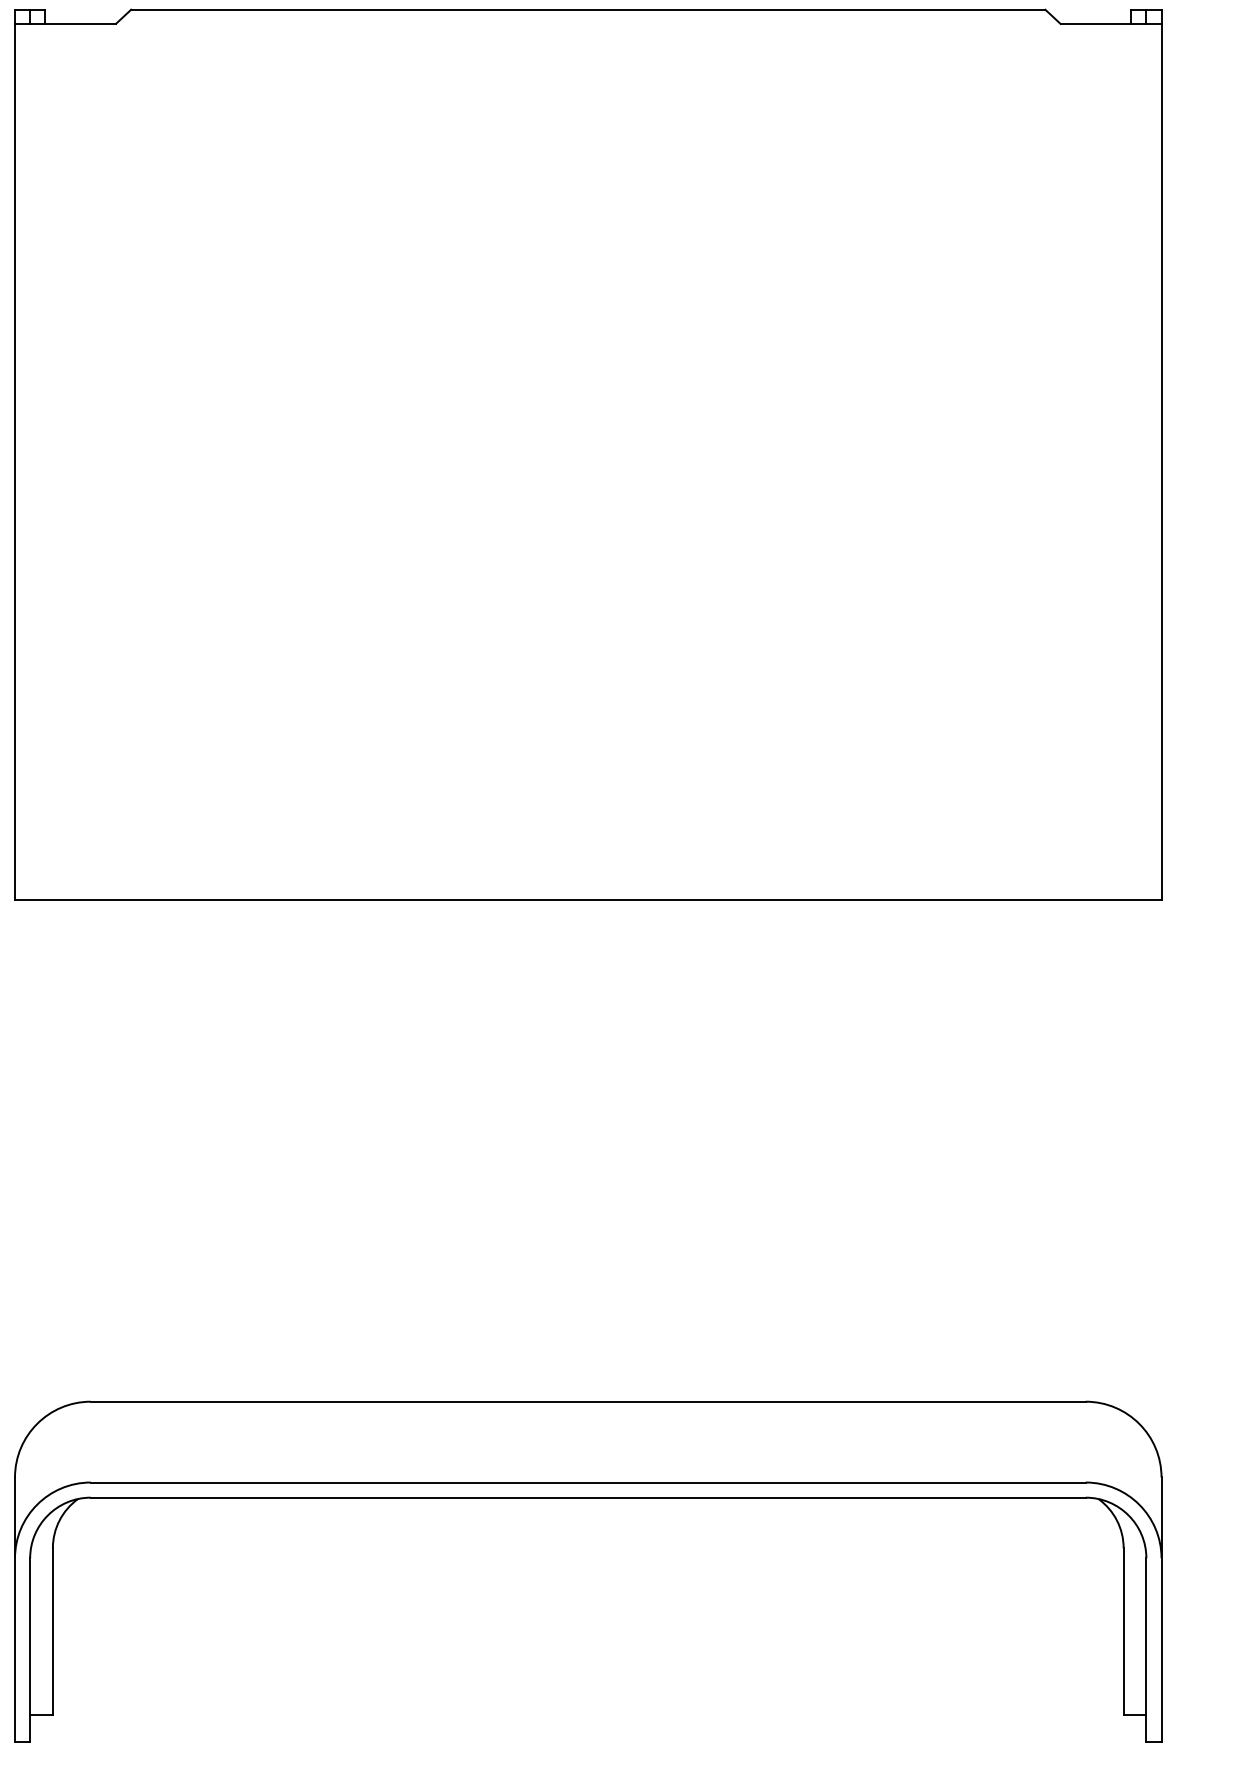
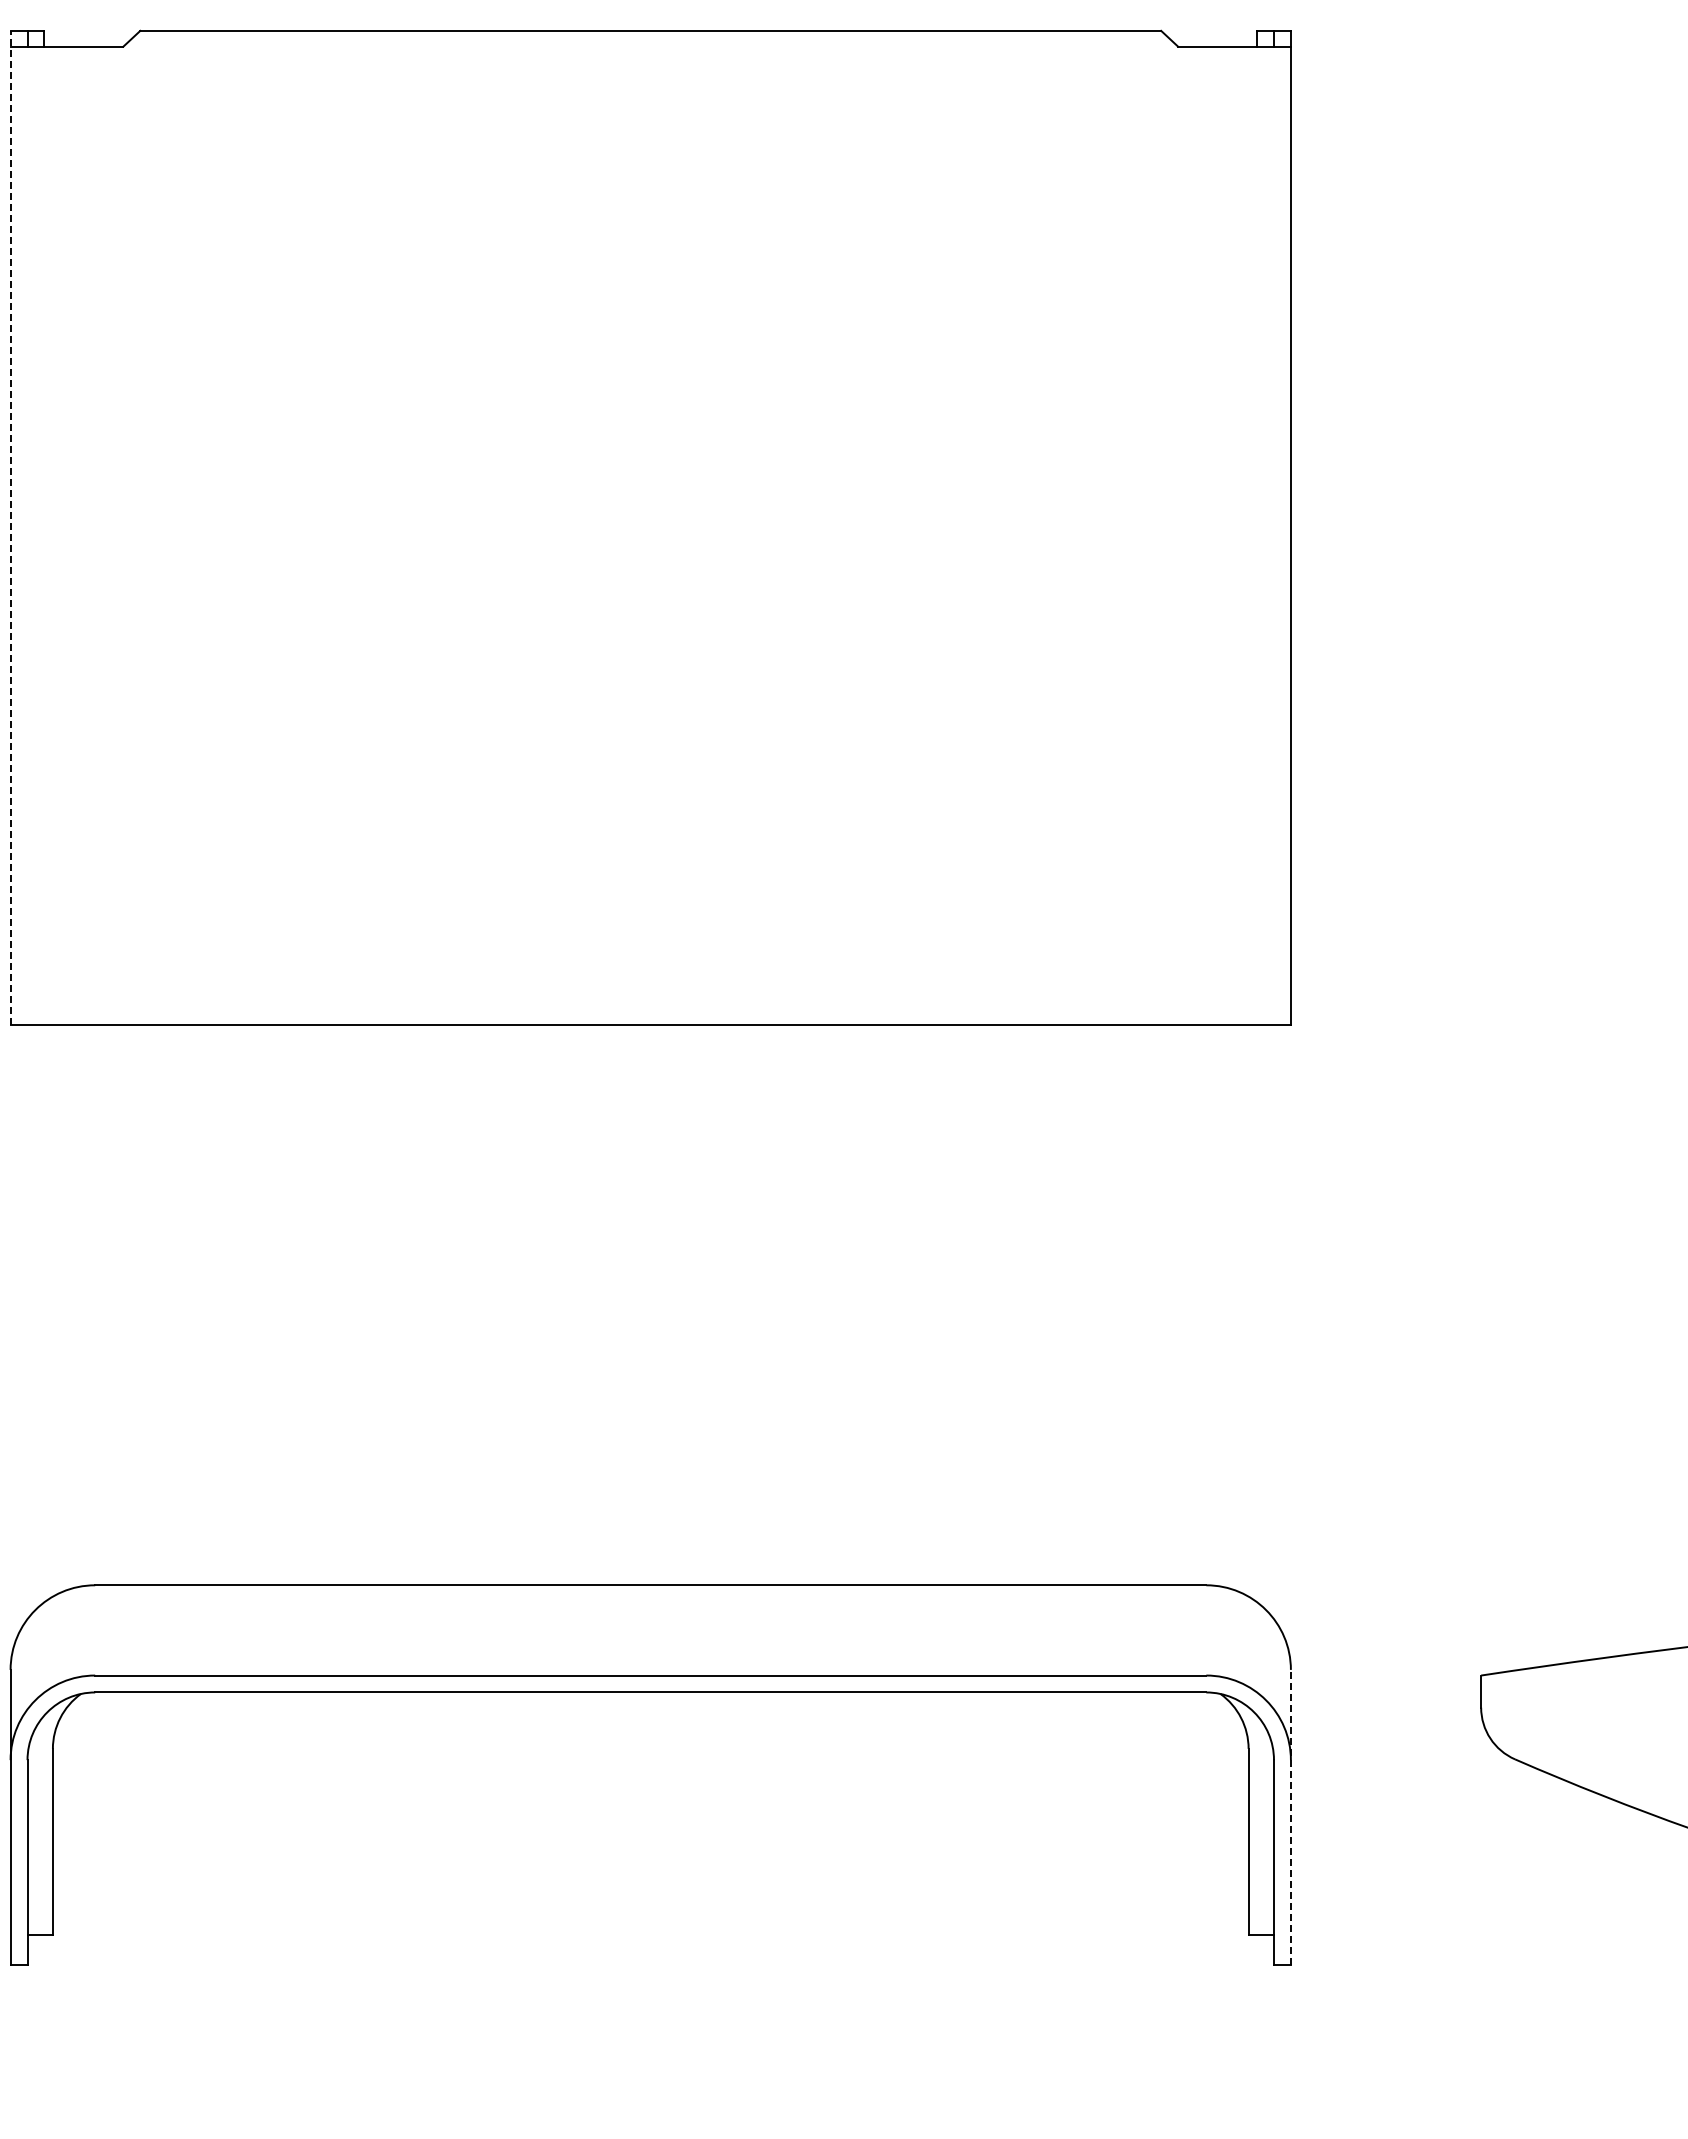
line: (14, 454) -> (10, 527), solid -> dashed
line: (1161, 1609) -> (1290, 1817), solid -> dashed

